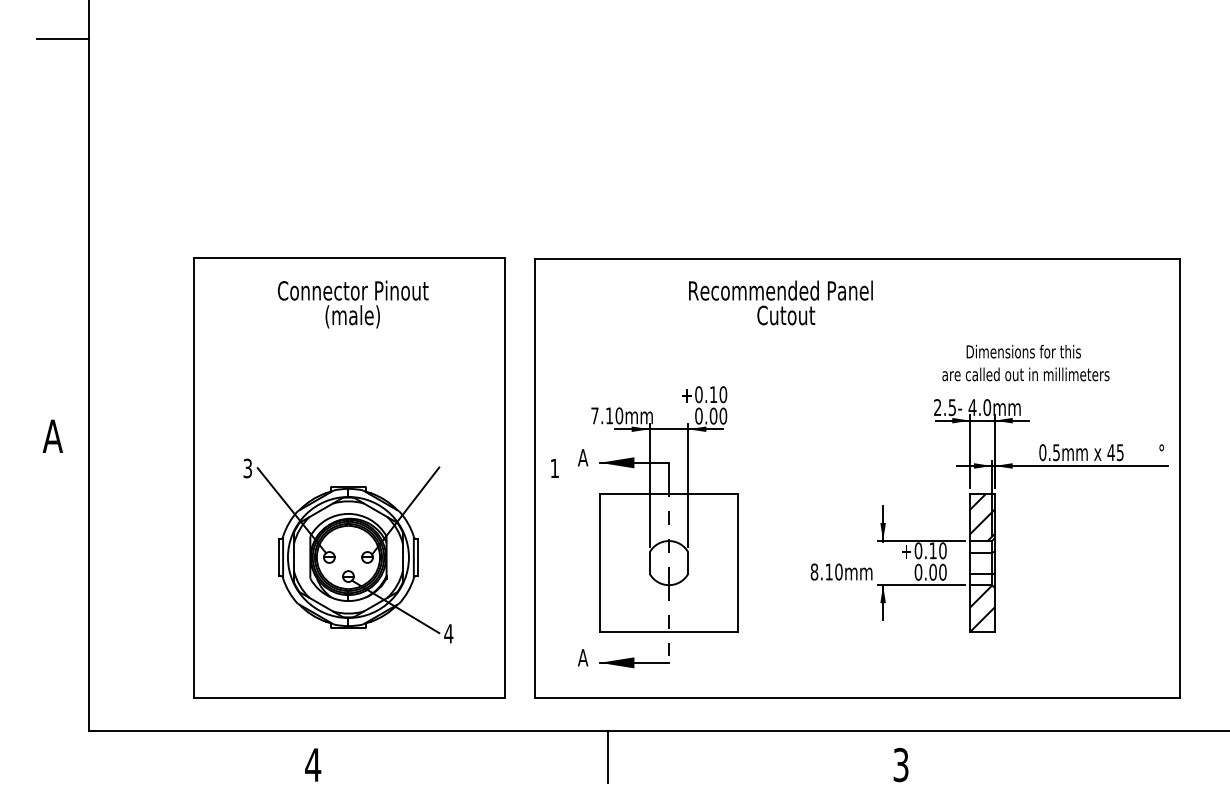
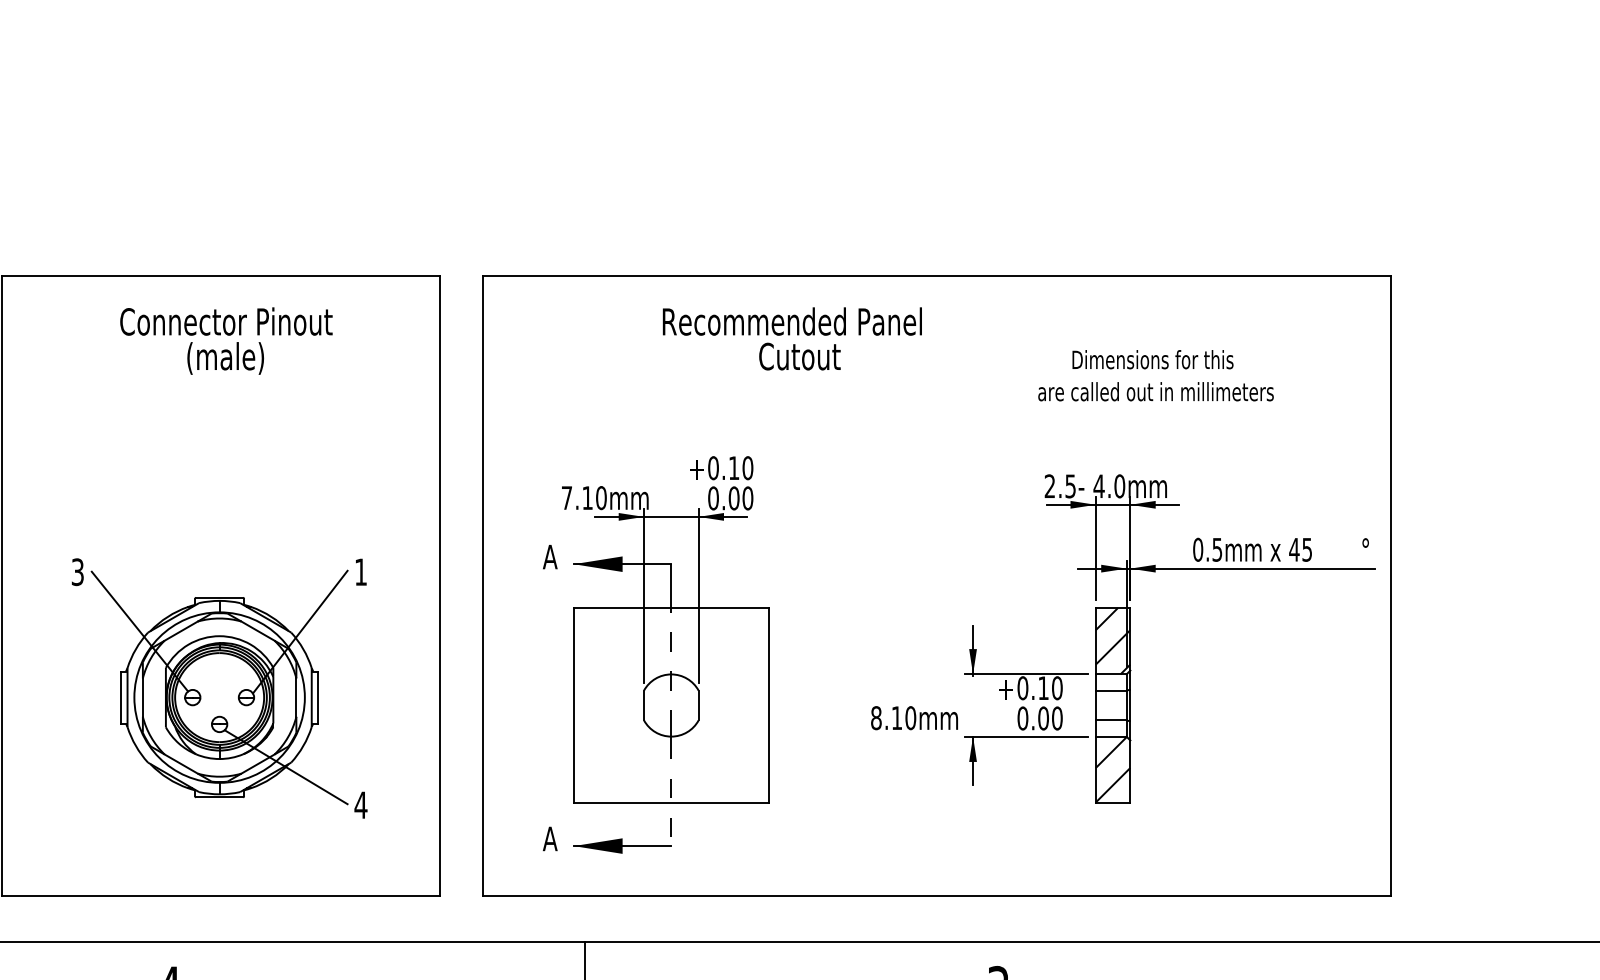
text: (780, 302) -> (791, 338), moved
text: (1025, 362) -> (1155, 374), moved
text: (554, 468) -> (360, 572), moved

